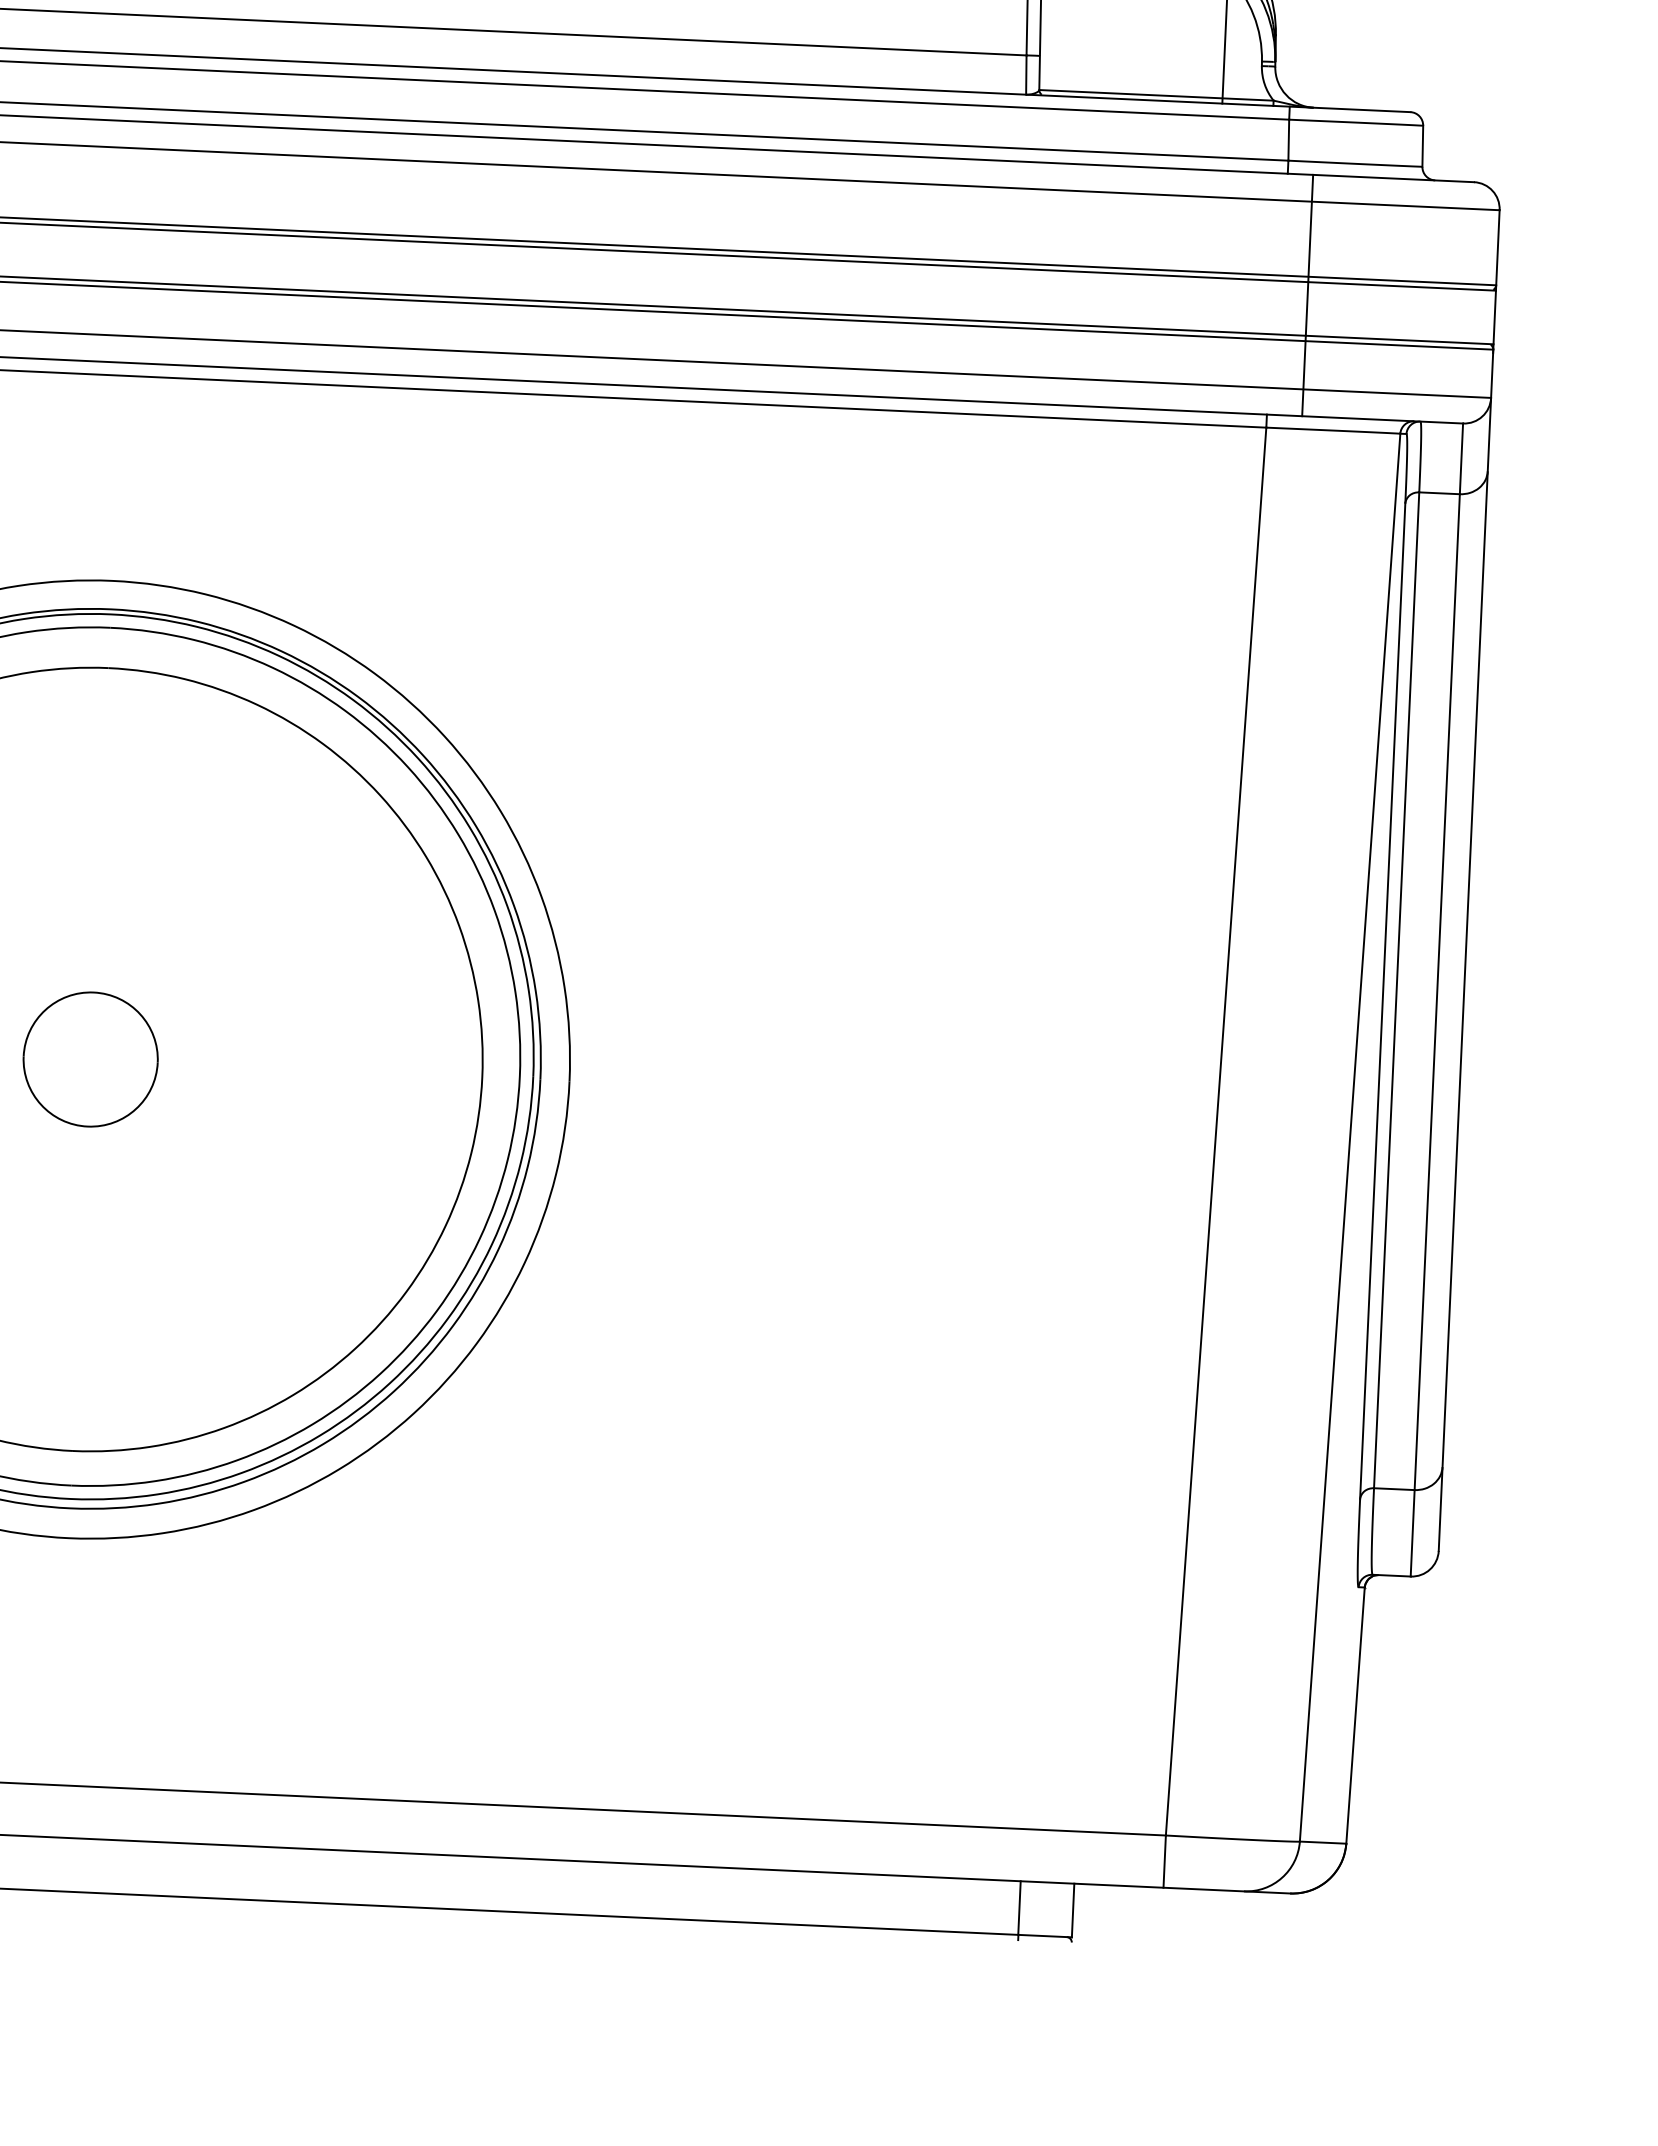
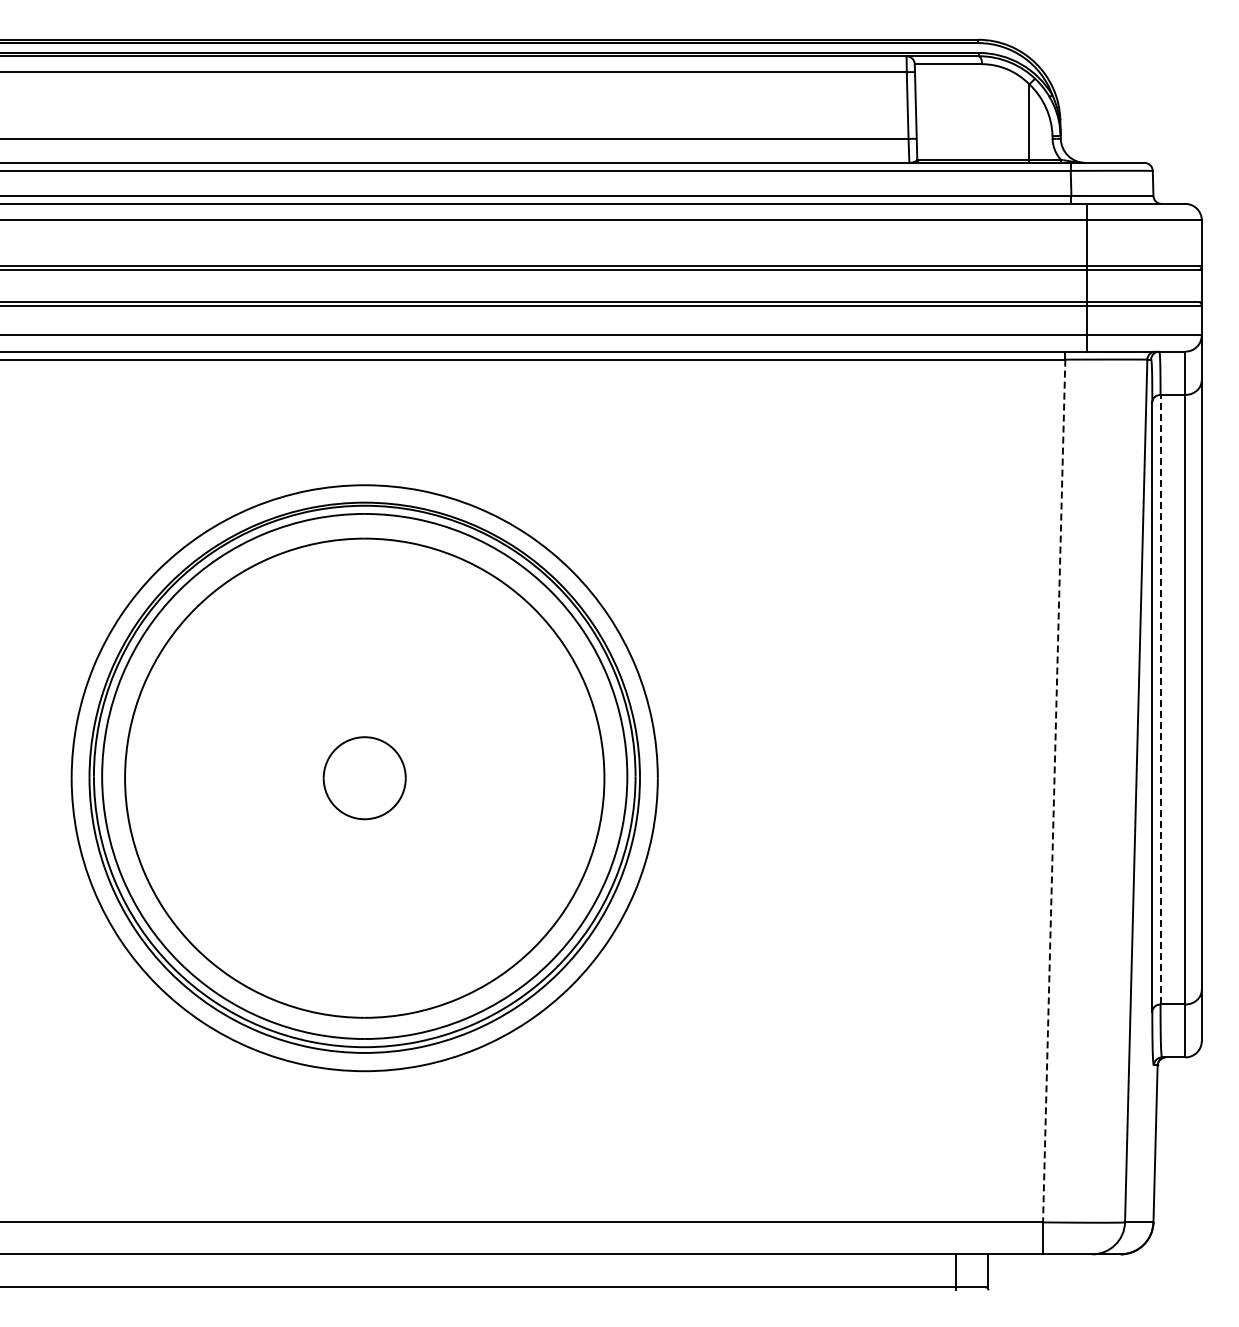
line: (1396, 989) -> (1160, 699), solid -> dashed
line: (1216, 1132) -> (1054, 791), solid -> dashed

